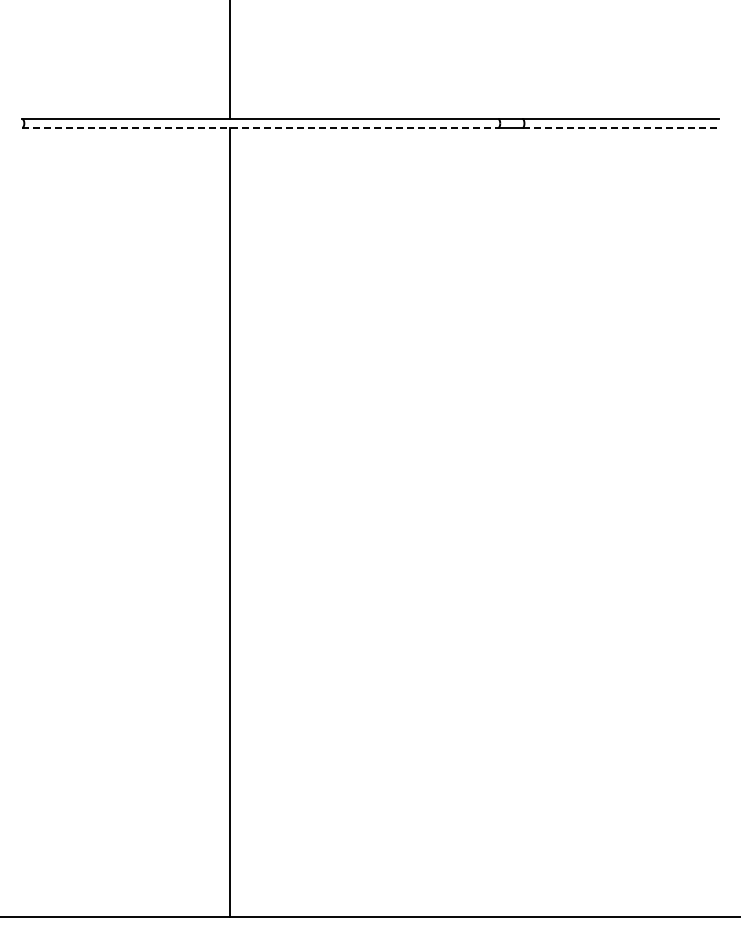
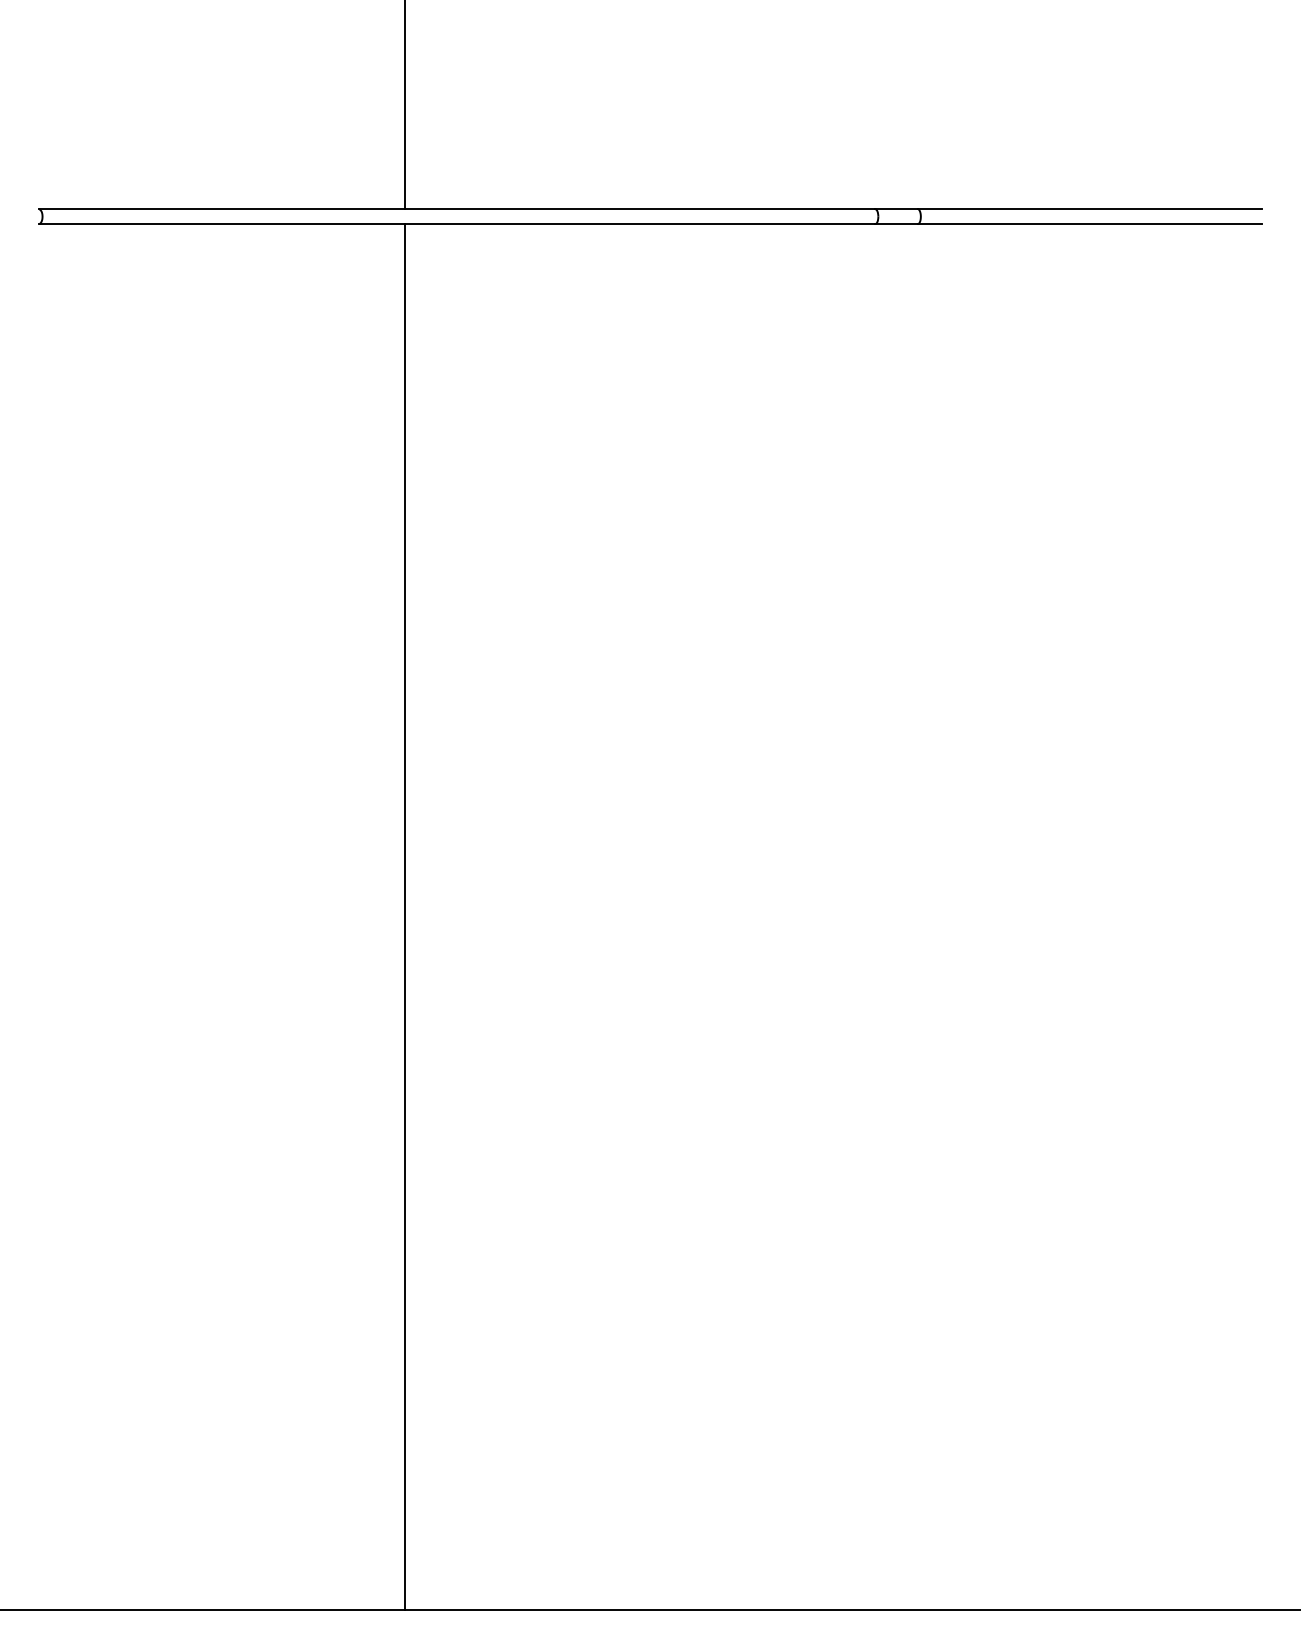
line: (260, 127) -> (457, 223), dashed -> solid
line: (620, 127) -> (1089, 223), dashed -> solid

